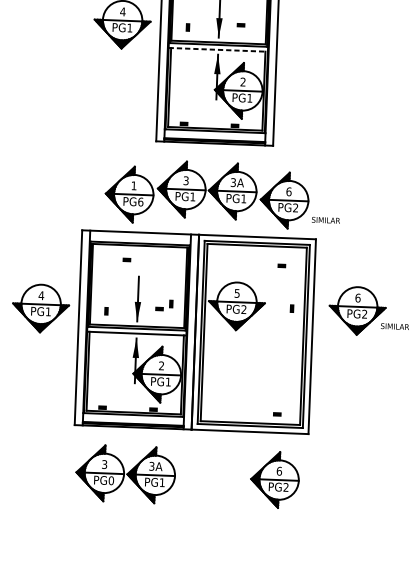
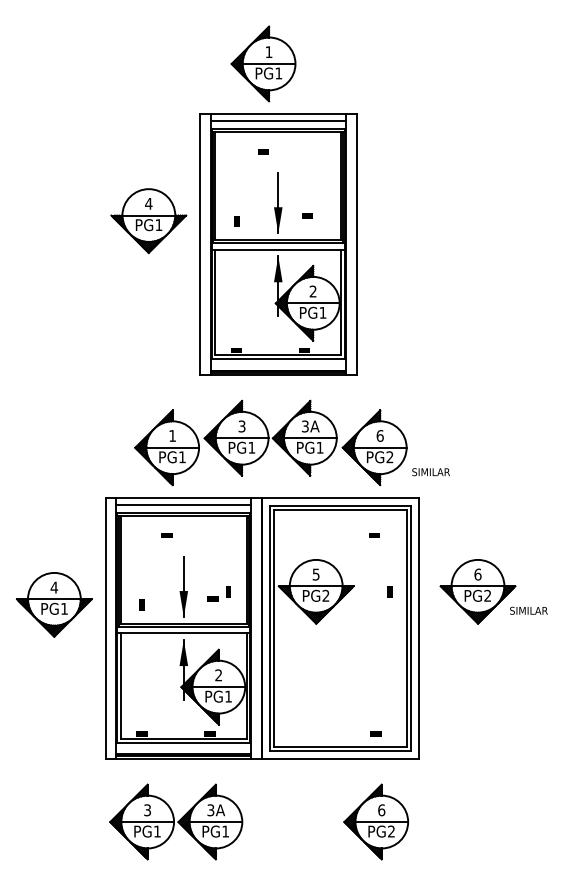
line: (218, 49) -> (278, 249), dashed -> solid
text: (140, 202) -> (182, 457), PG6 -> PG1
line: (140, 237) -> (183, 504), added
text: (111, 480) -> (157, 831), PG0 -> PG1

